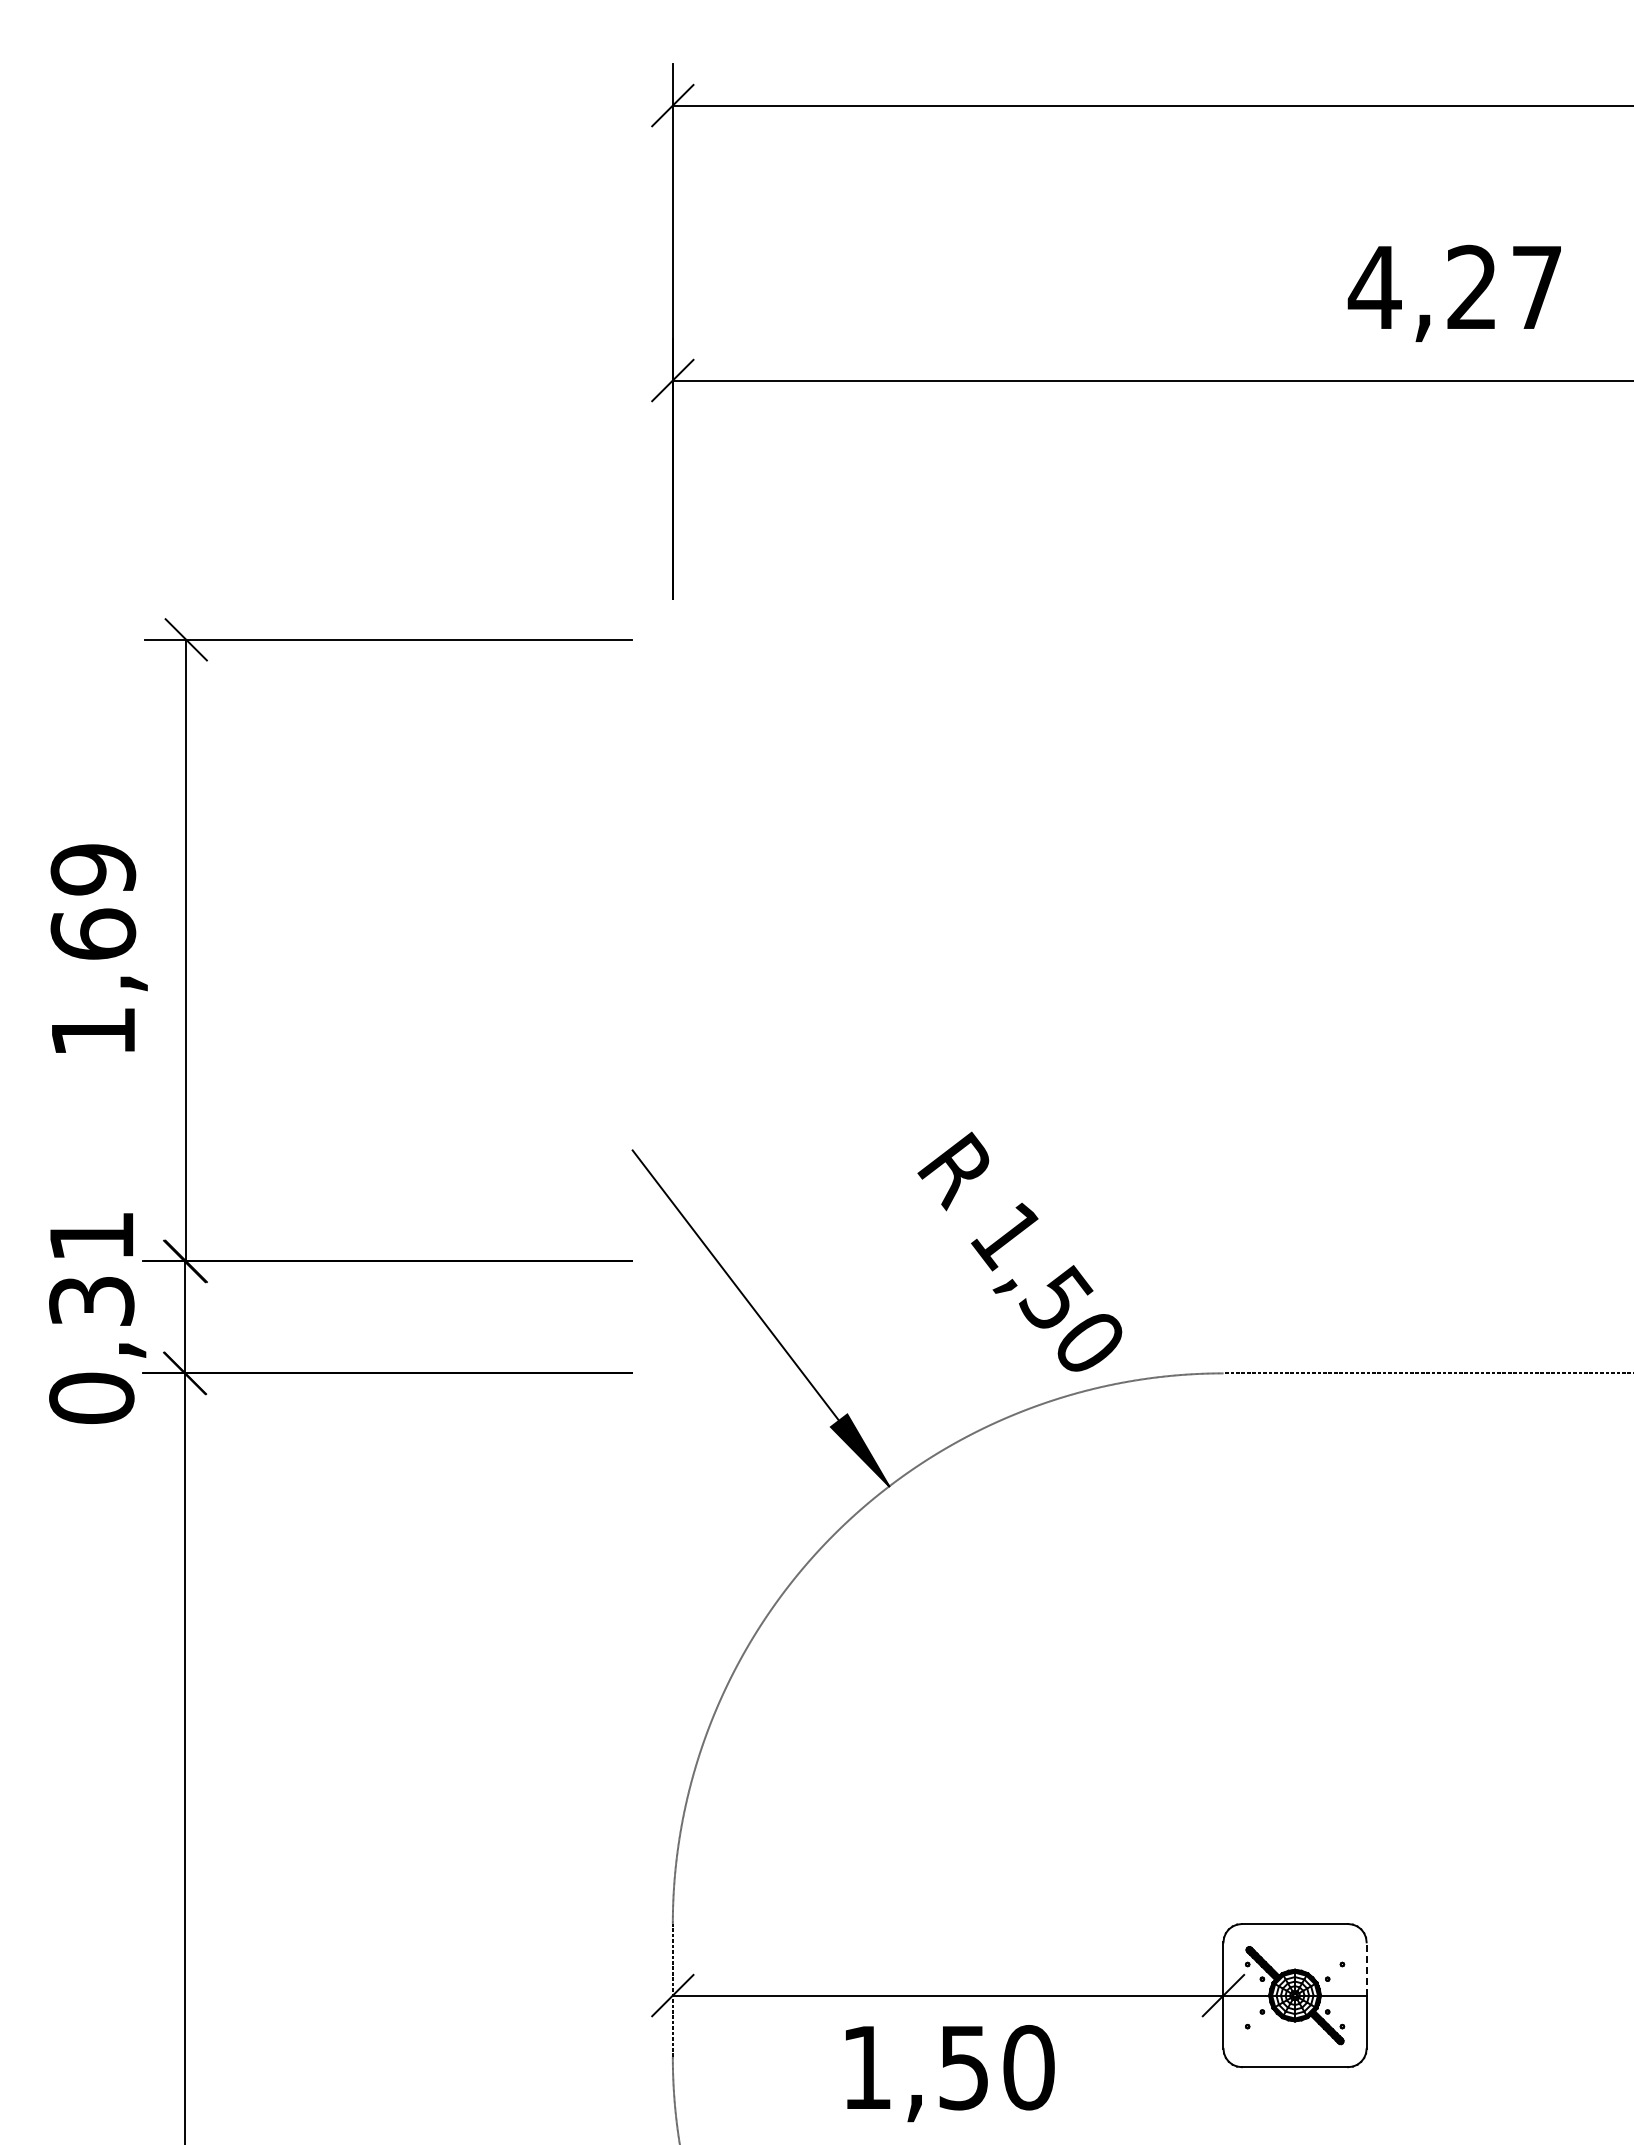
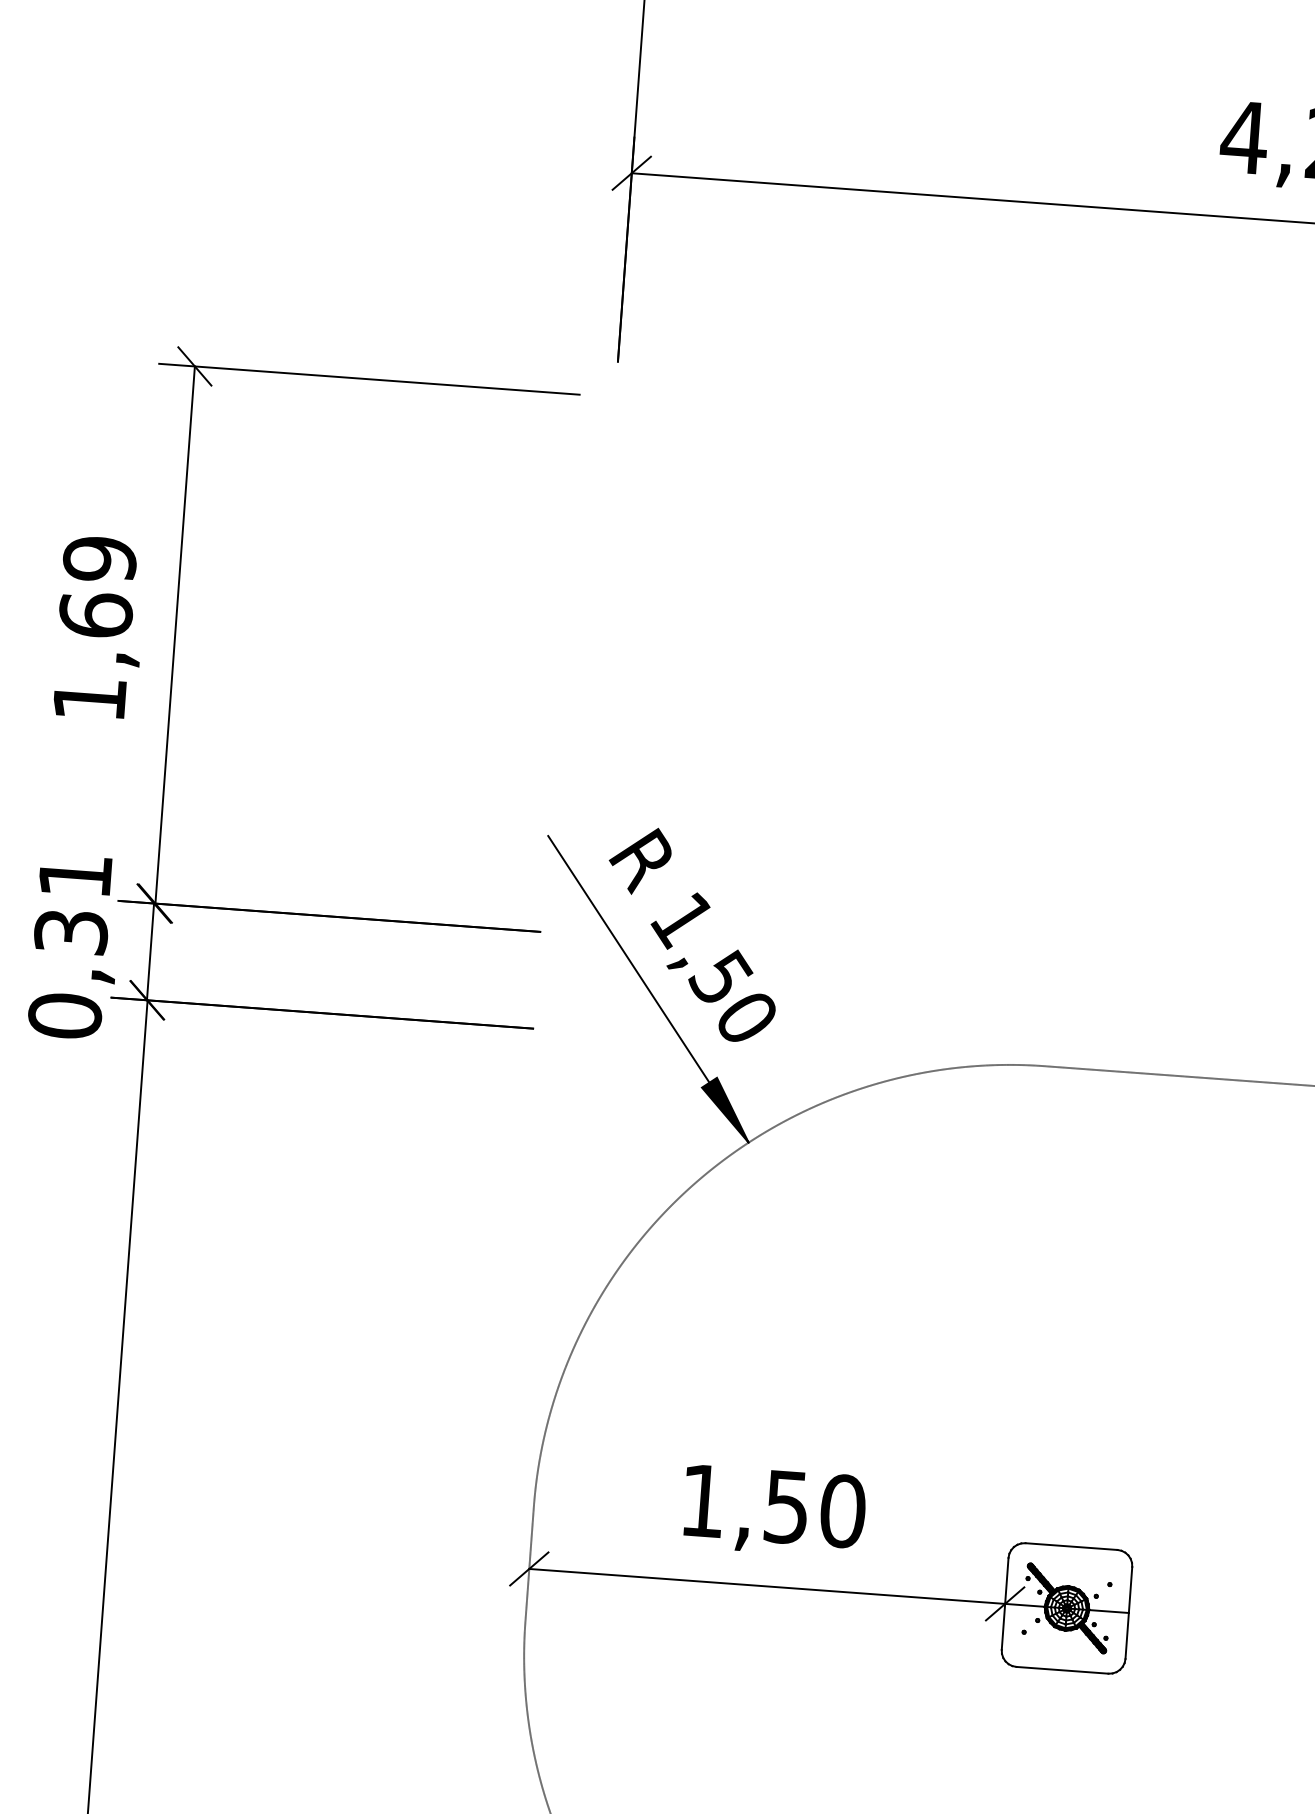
text: (1019, 1251) -> (692, 934), moved
line: (1366, 1968) -> (1130, 1589), dashed -> solid
text: (950, 2073) -> (774, 1511), moved

